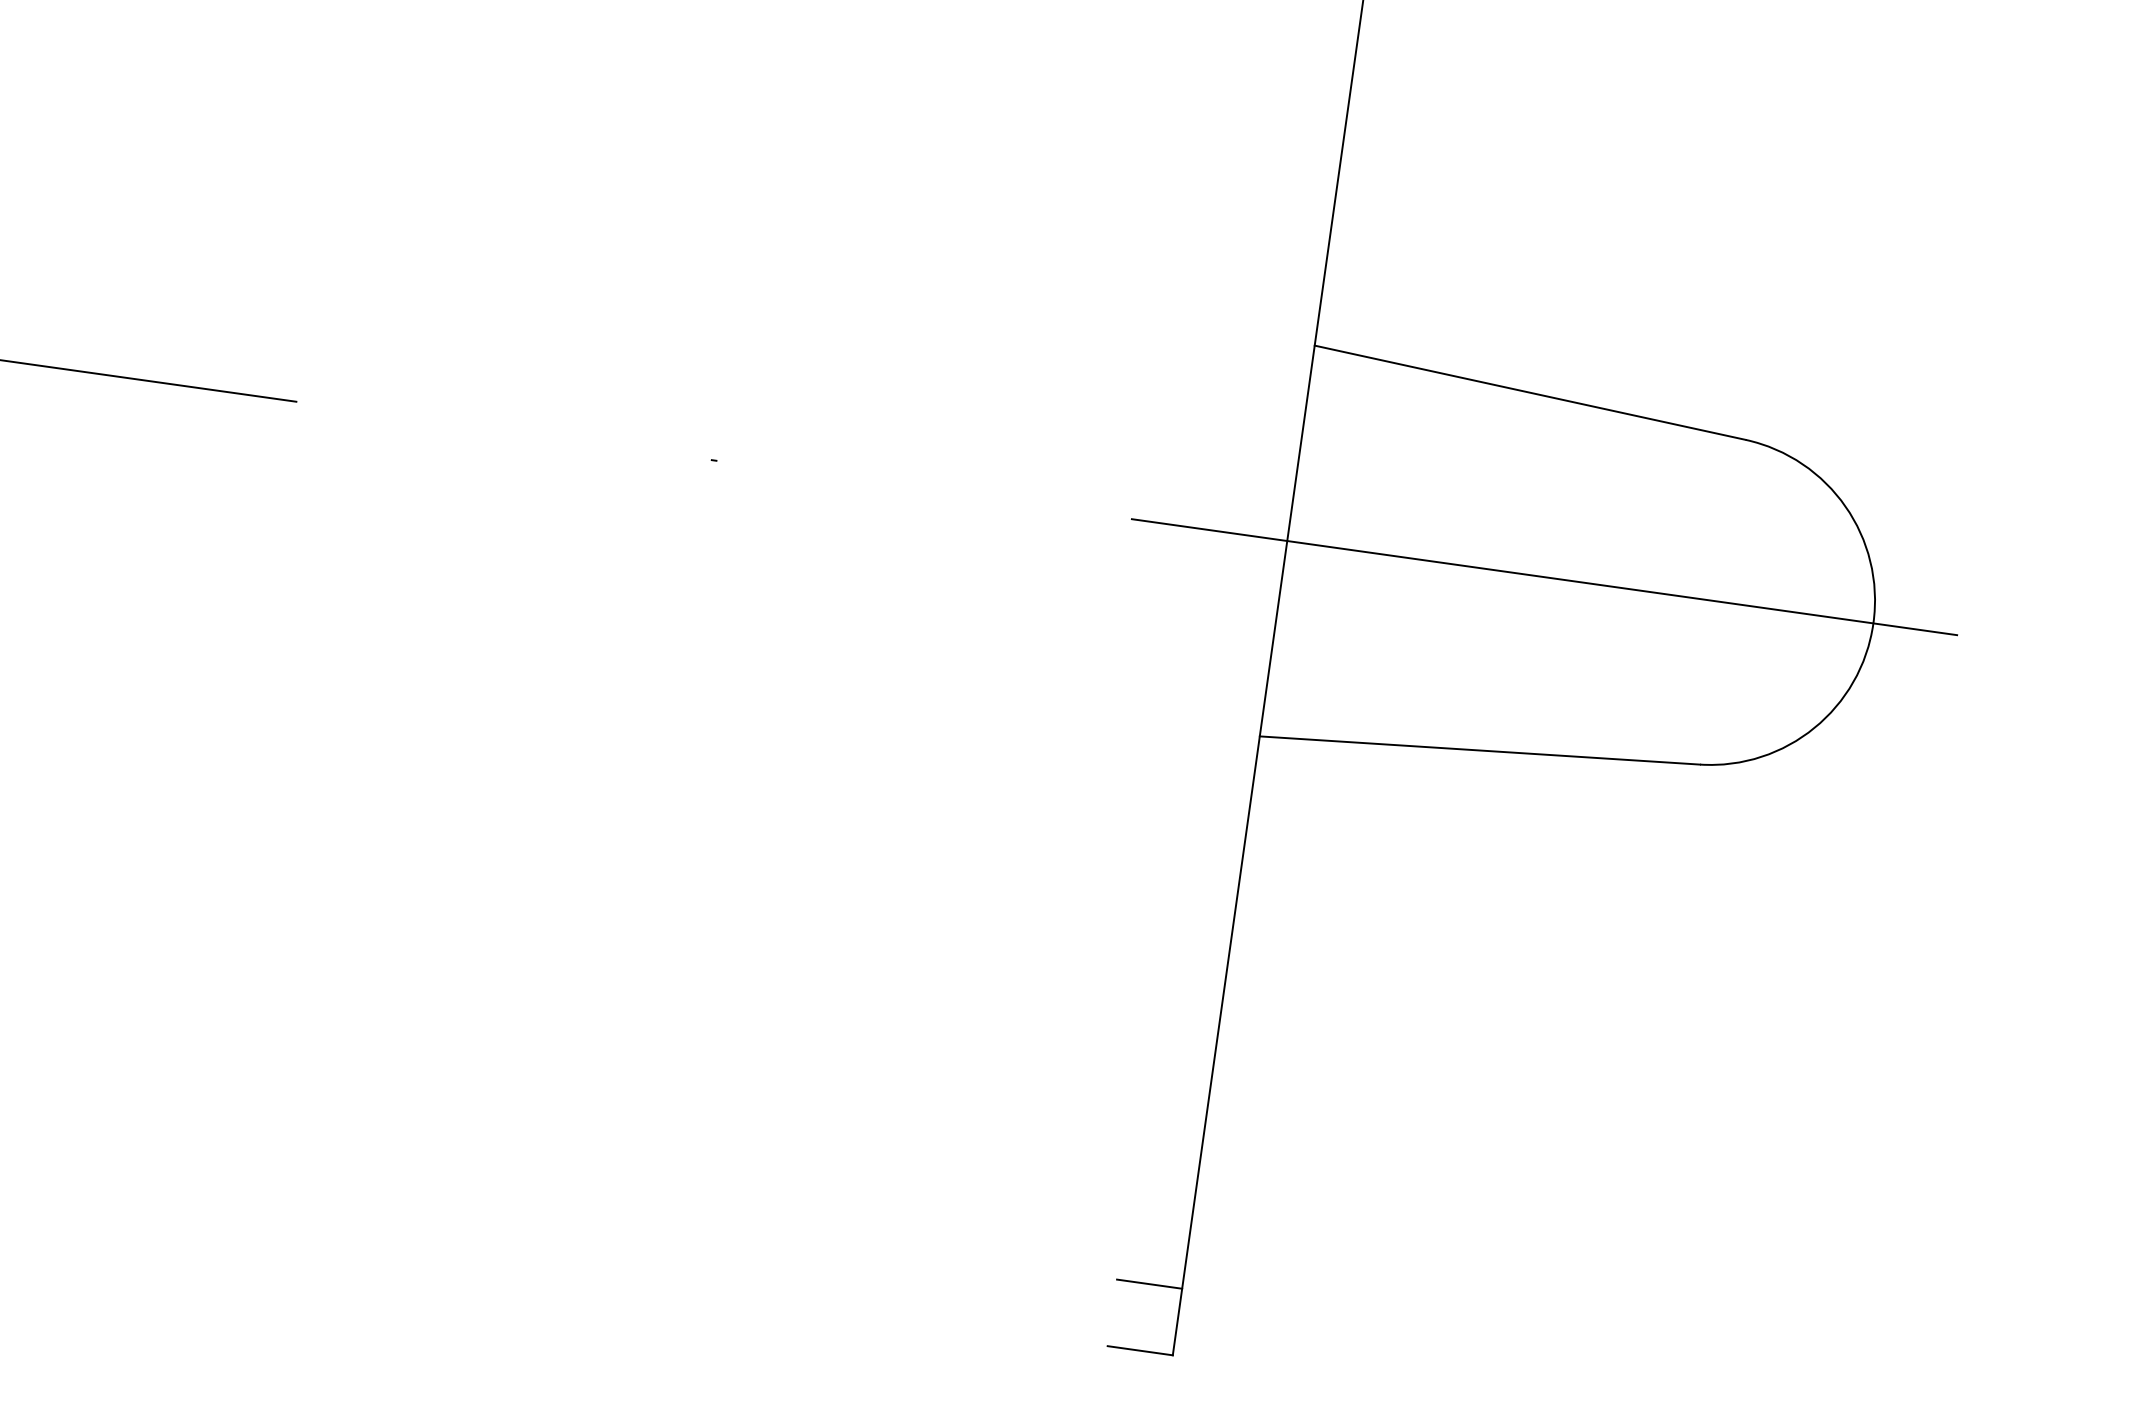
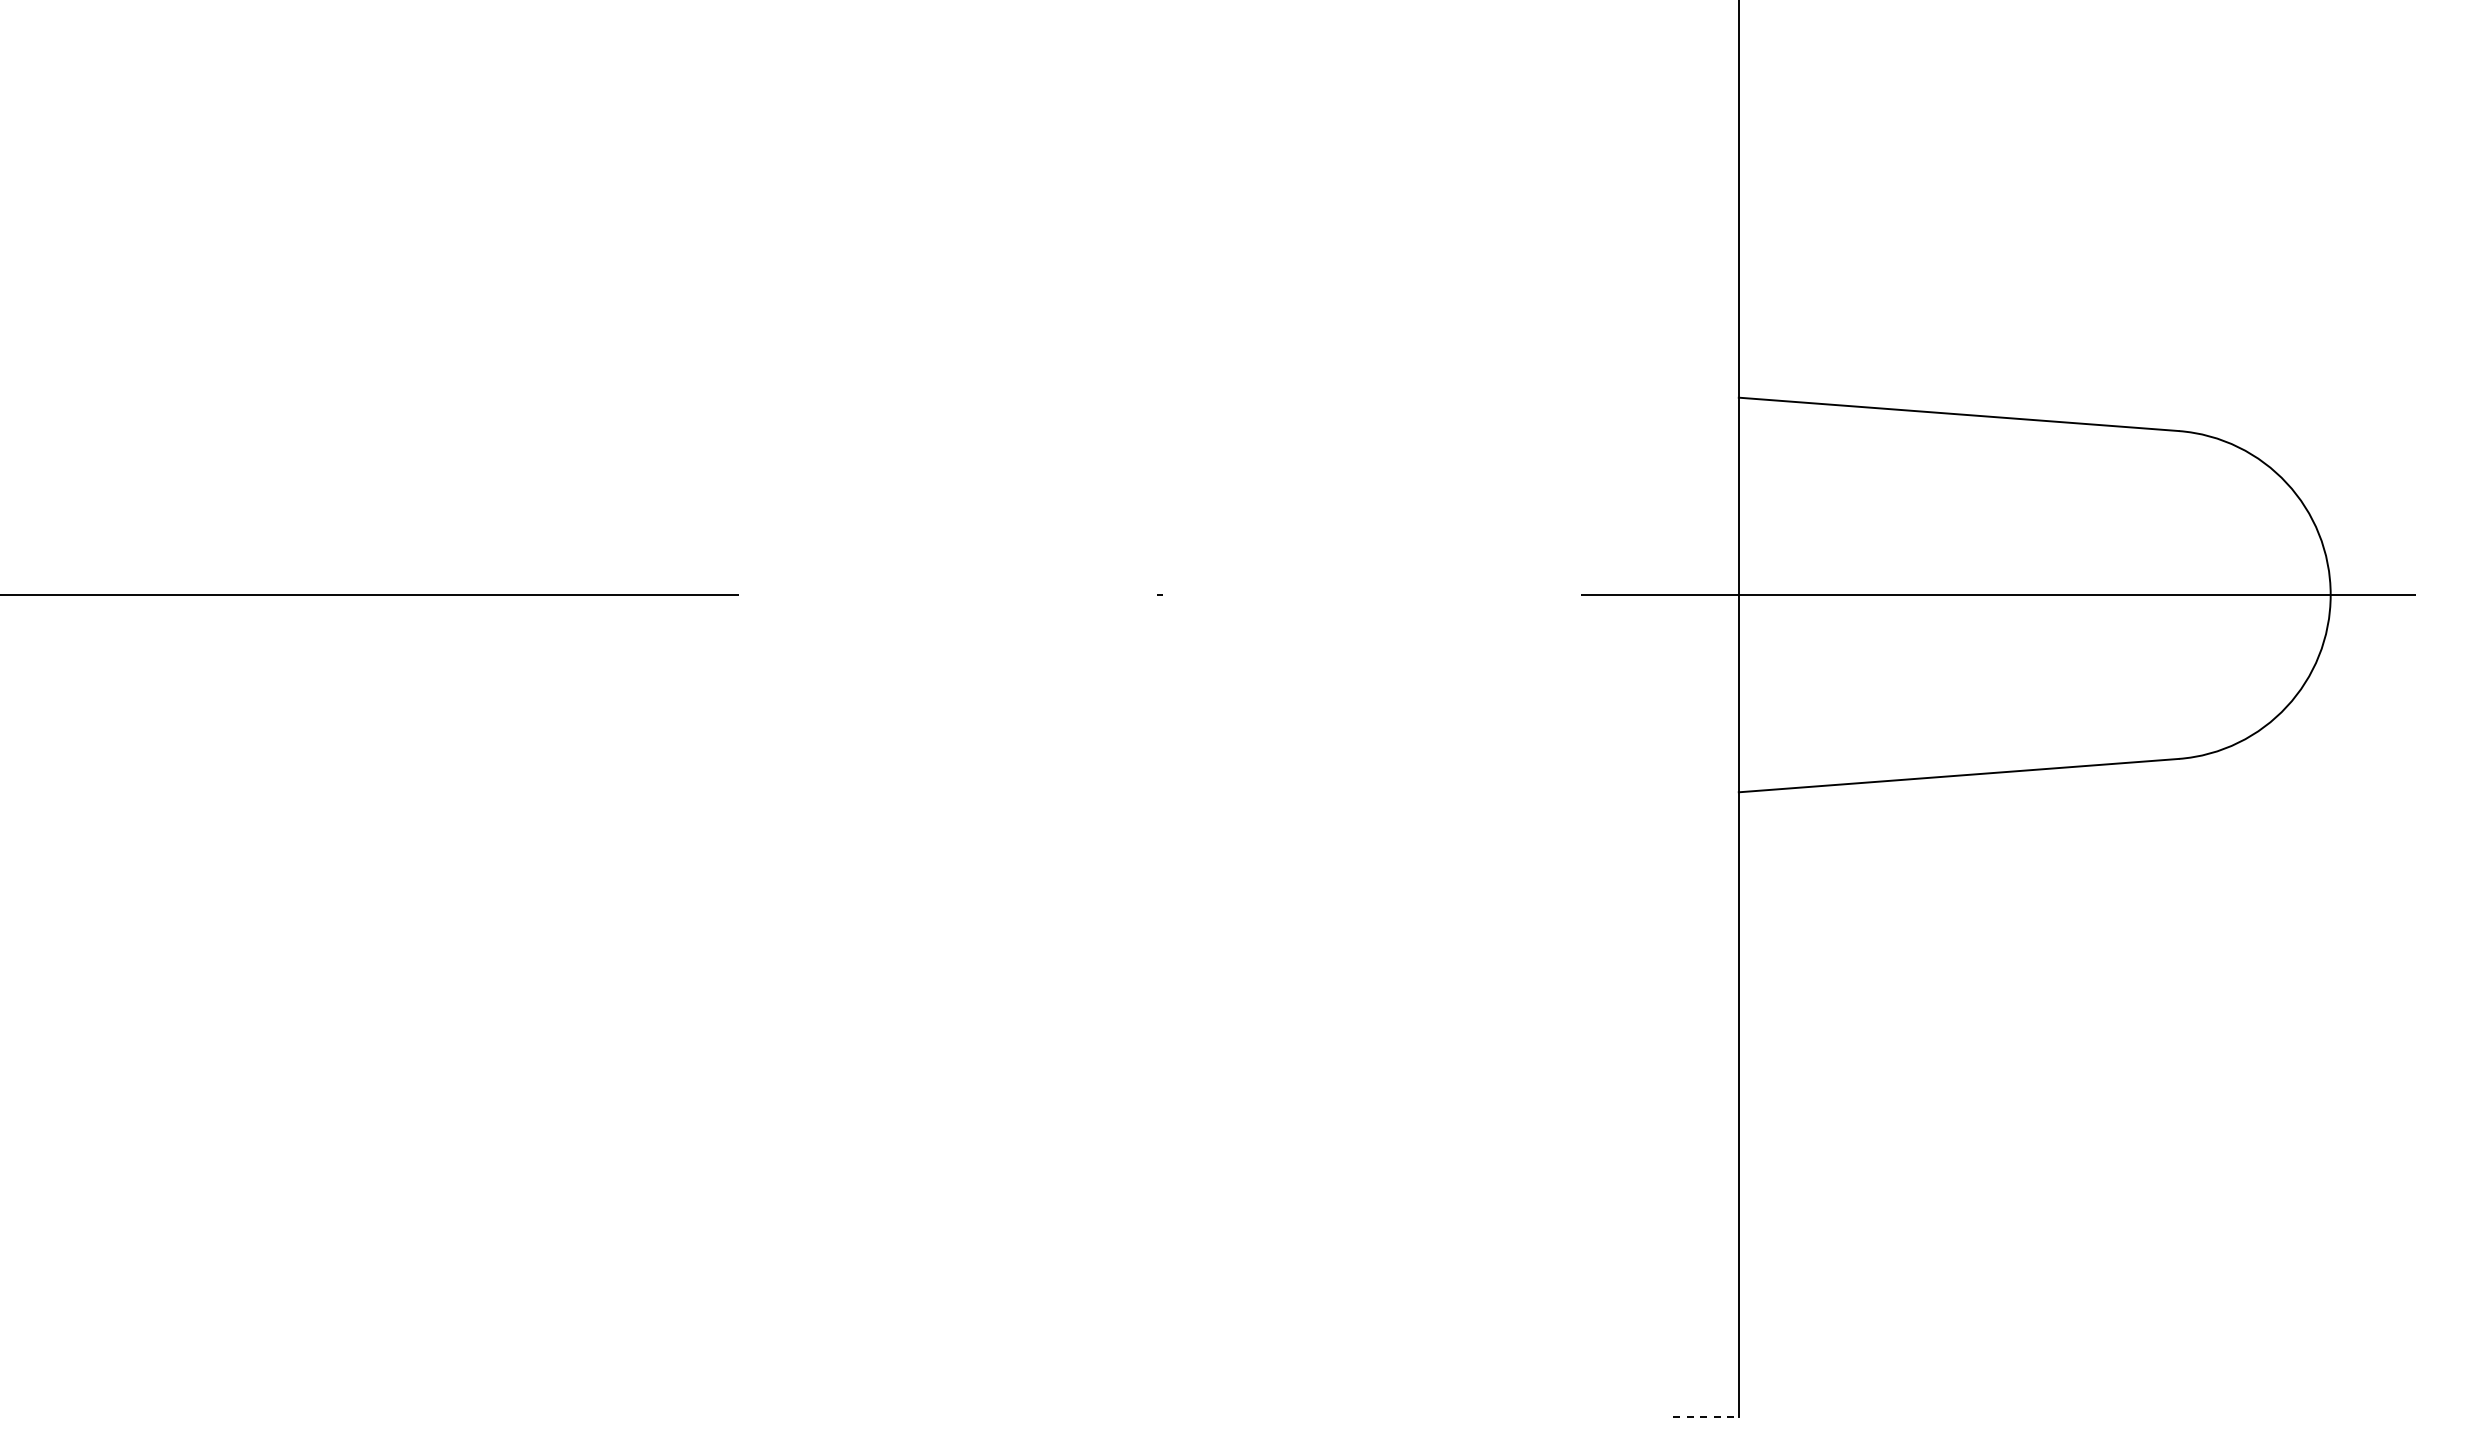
line: (1149, 1284) -> (1705, 1350), removed
line: (1139, 1350) -> (1705, 1417), solid -> dashed

